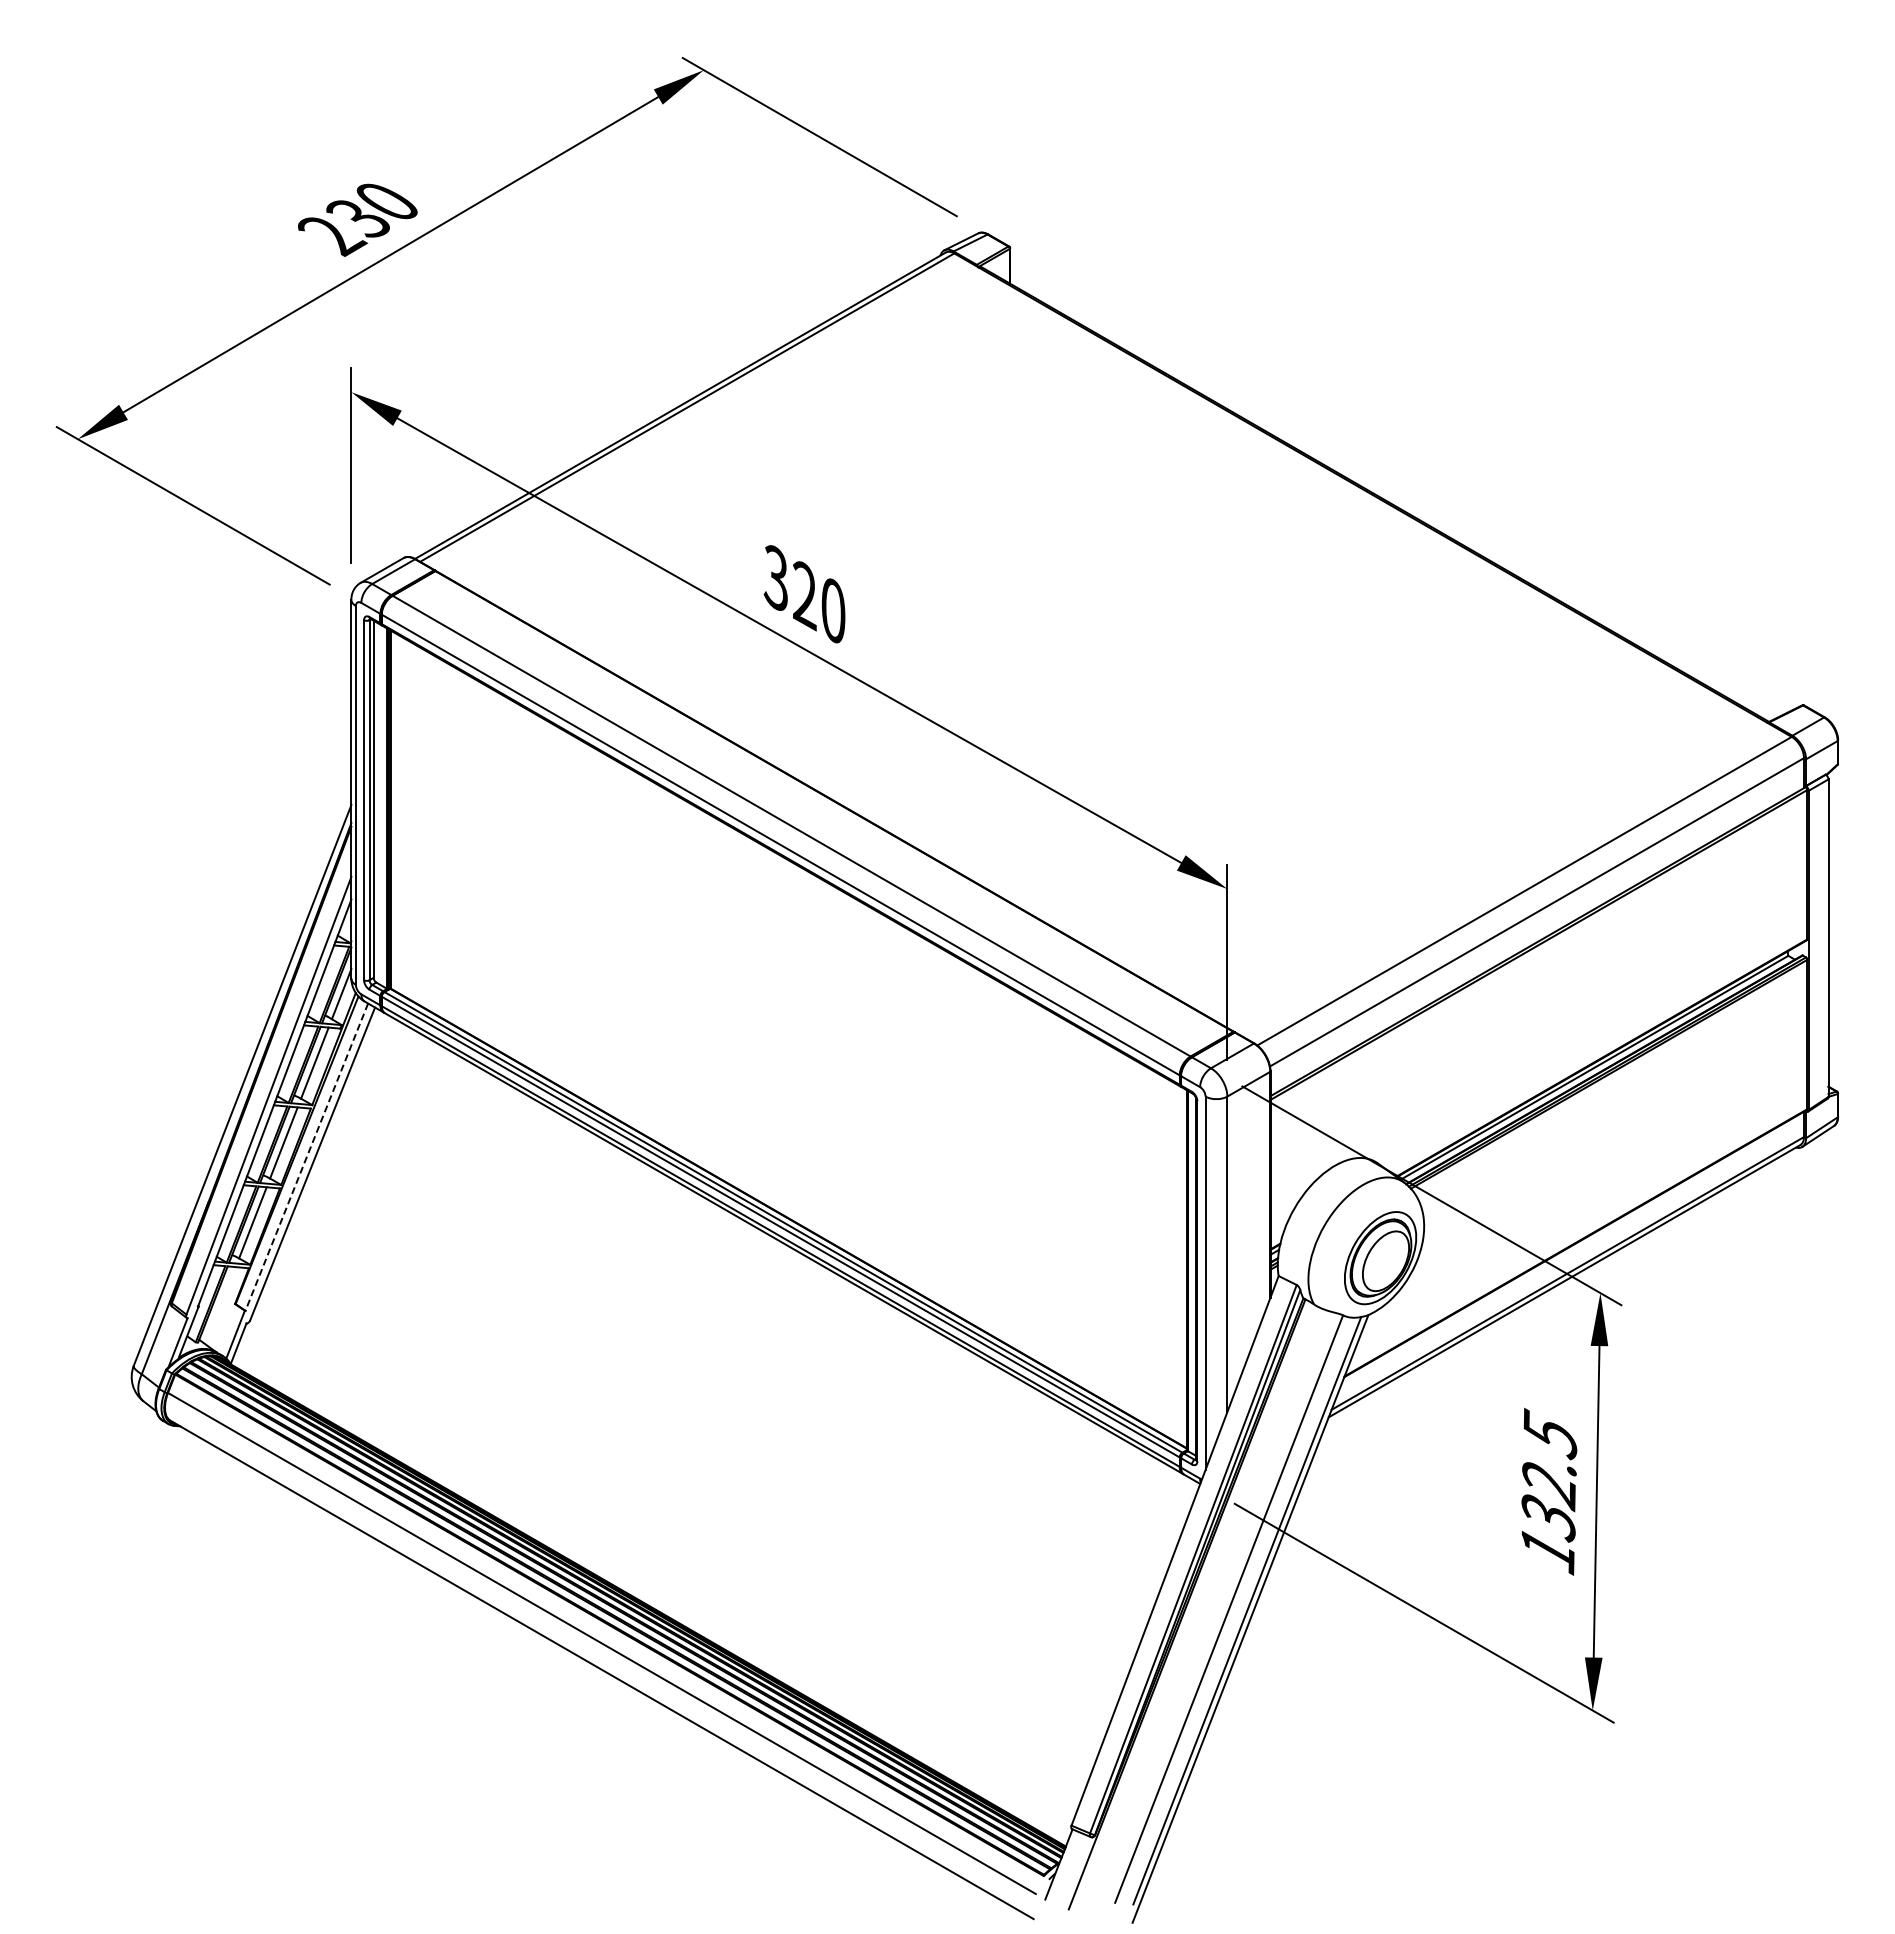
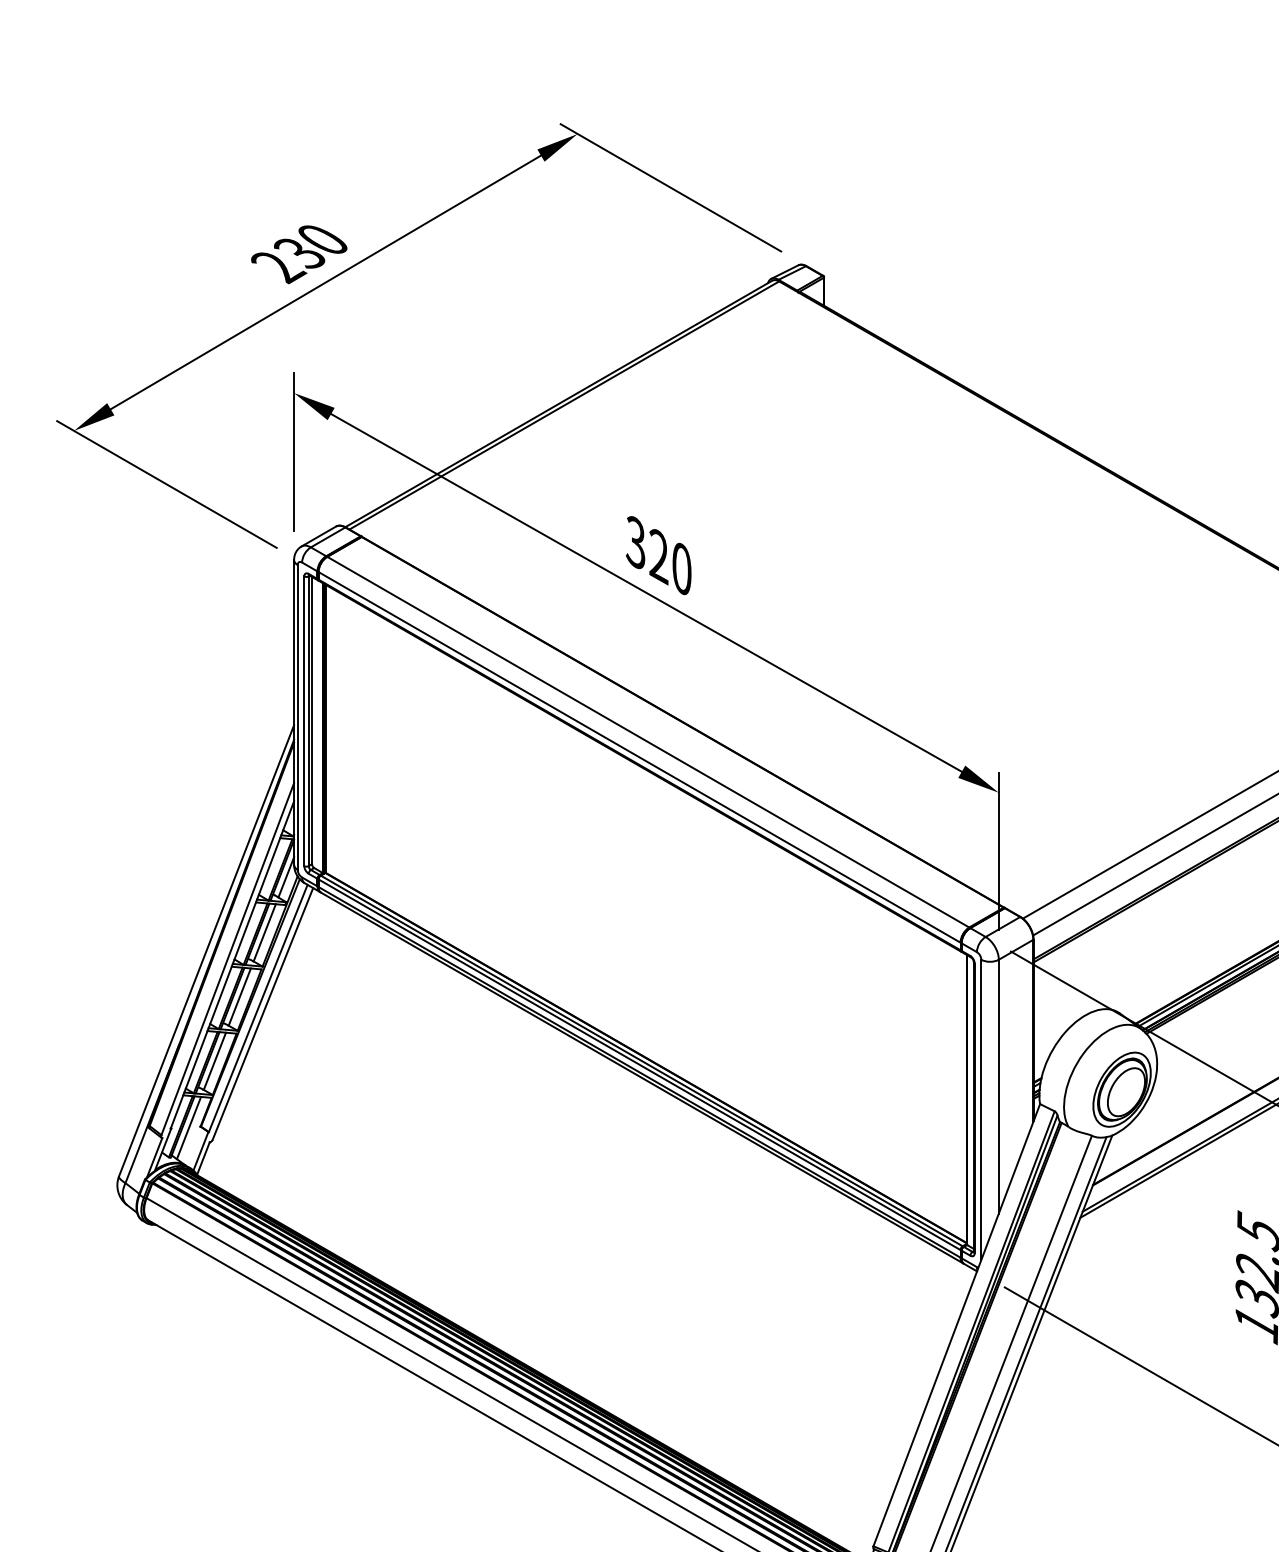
line: (306, 1157) -> (258, 1008), dashed -> solid
line: (220, 1305) -> (188, 1127), added

